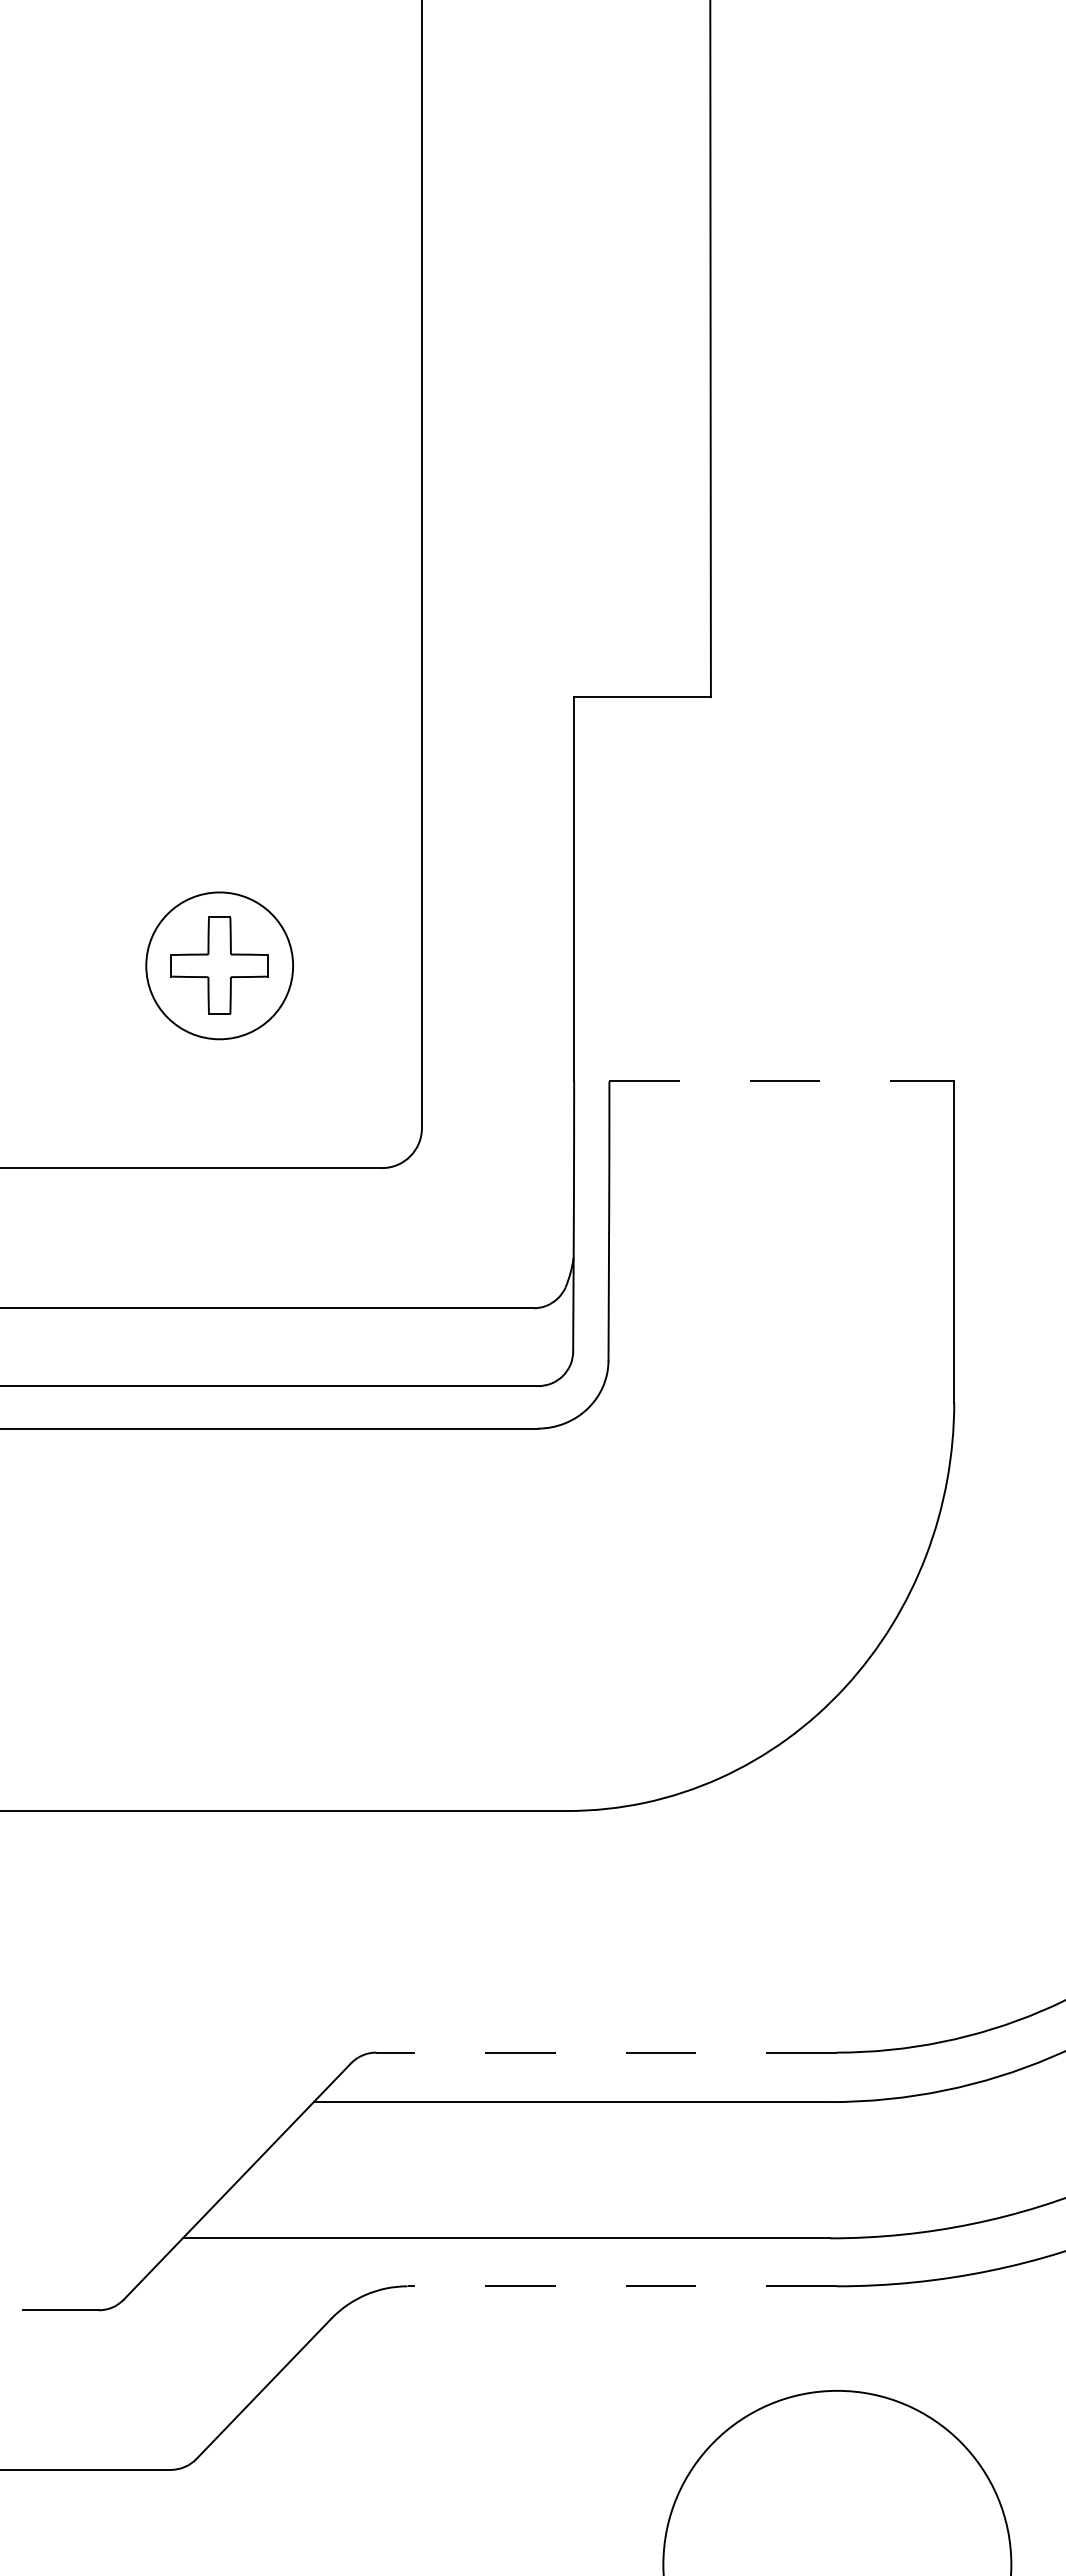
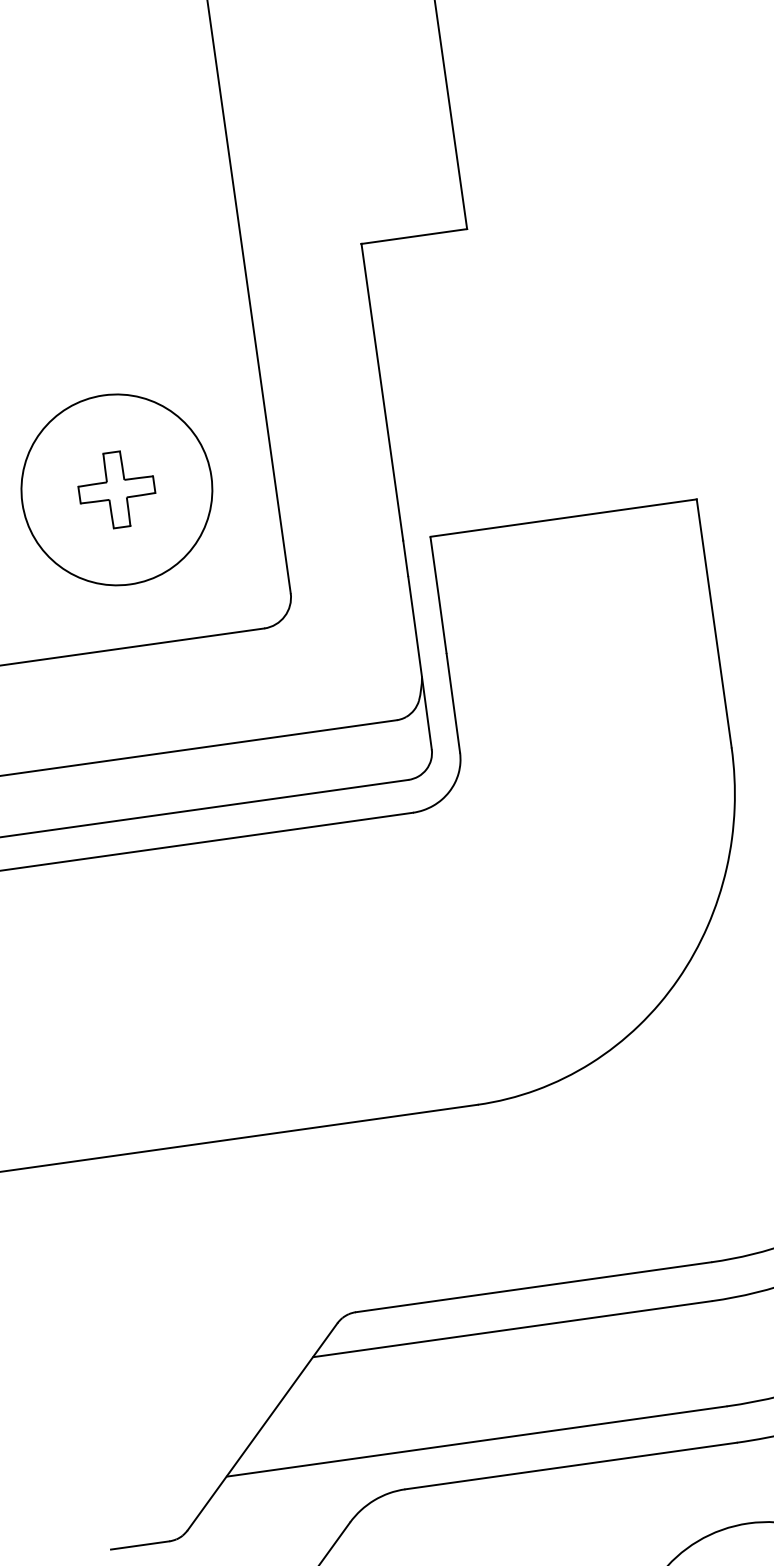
circle: (219, 965) -> (116, 489), size x1.67
line: (782, 1081) -> (564, 518), dashed -> solid
line: (606, 2052) -> (533, 1287), dashed -> solid
line: (622, 2286) -> (571, 1466), dashed -> solid

